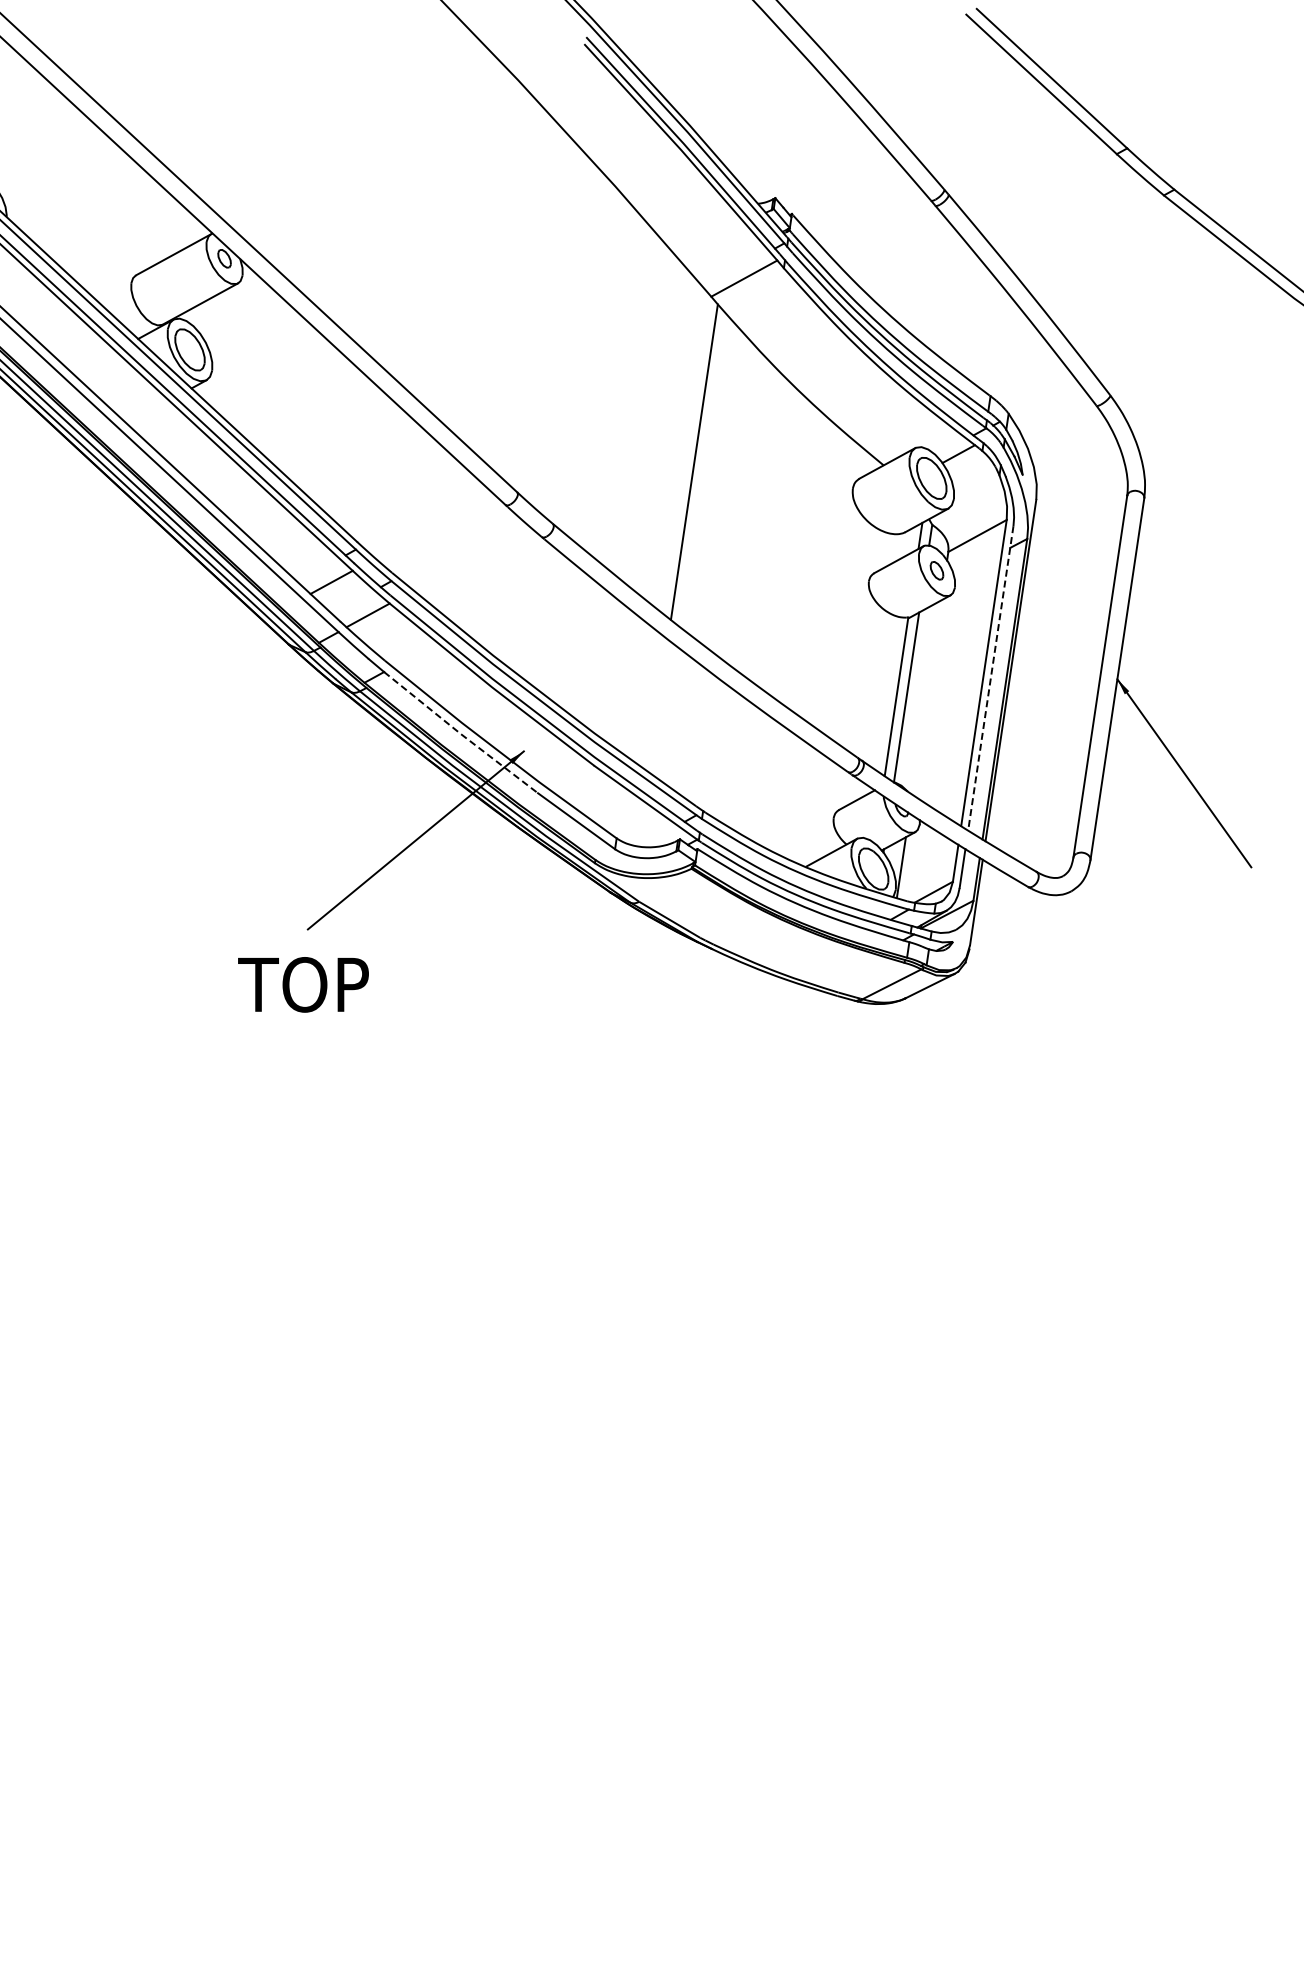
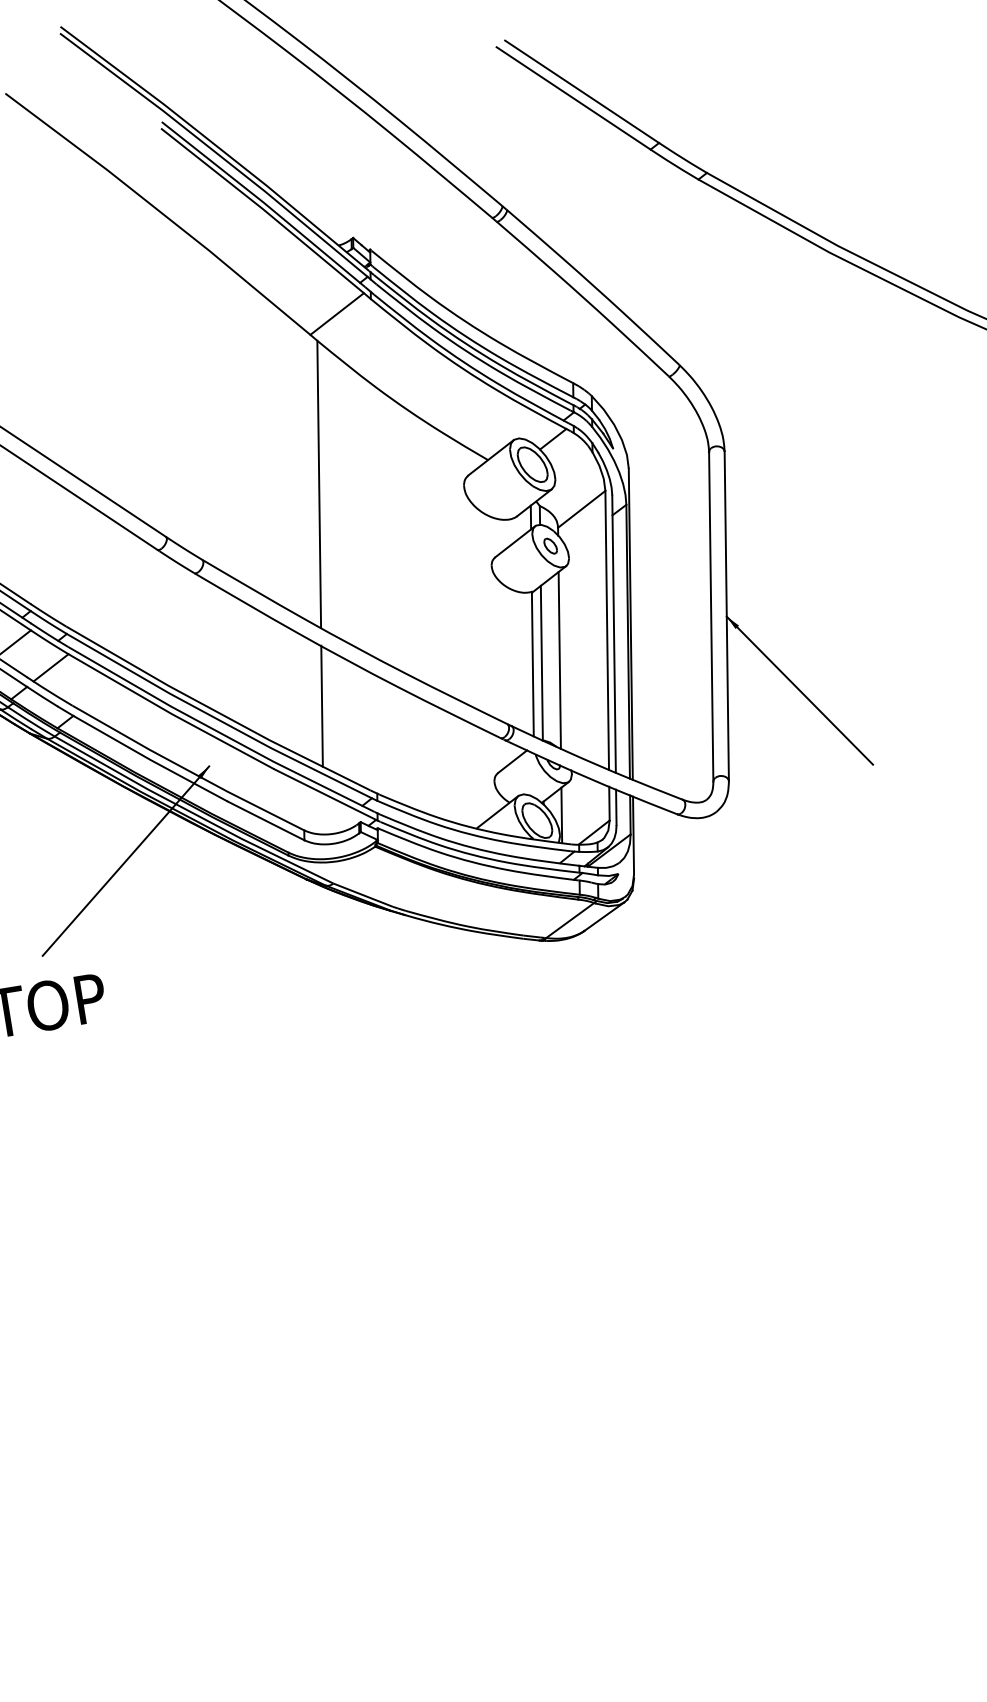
line: (990, 678) -> (613, 634), dashed -> solid
line: (926, 697) -> (559, 660), added
line: (658, 705) -> (322, 706), added
line: (461, 734) -> (151, 760), dashed -> solid

